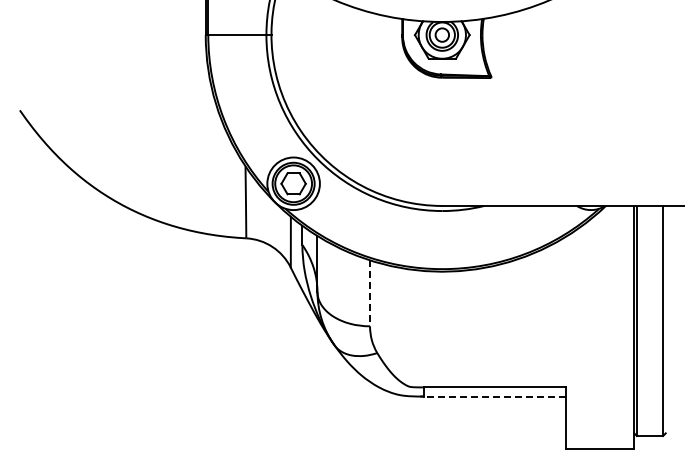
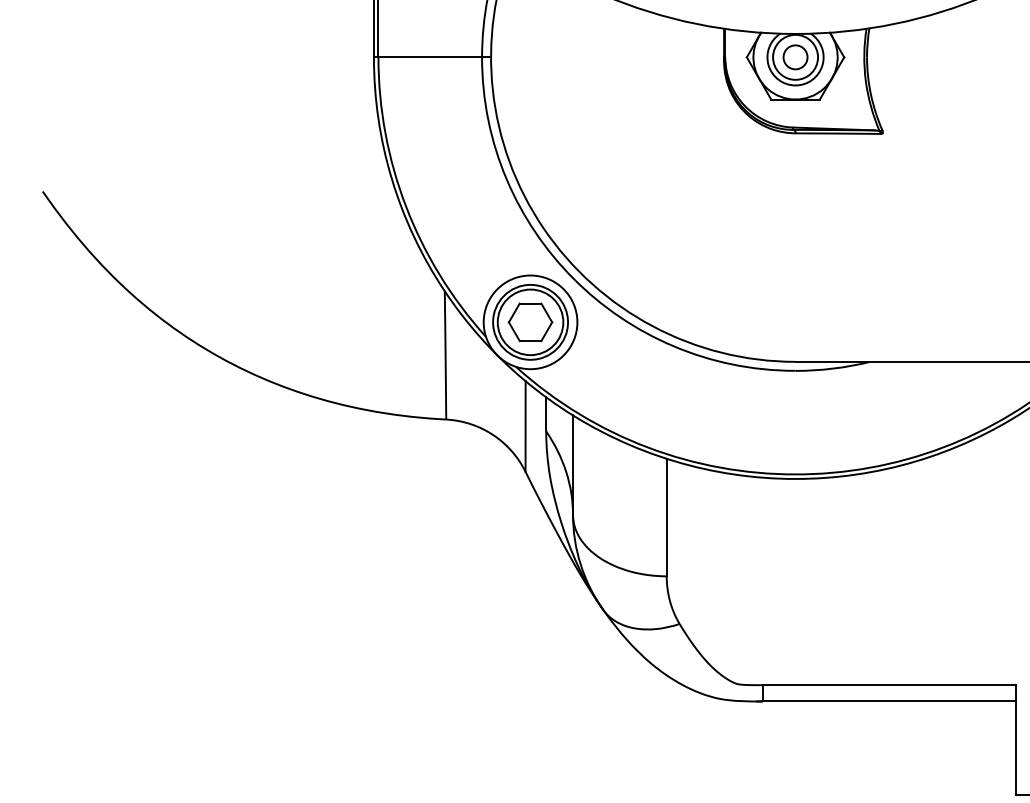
line: (370, 293) -> (667, 517), dashed -> solid
line: (494, 396) -> (888, 701), dashed -> solid

